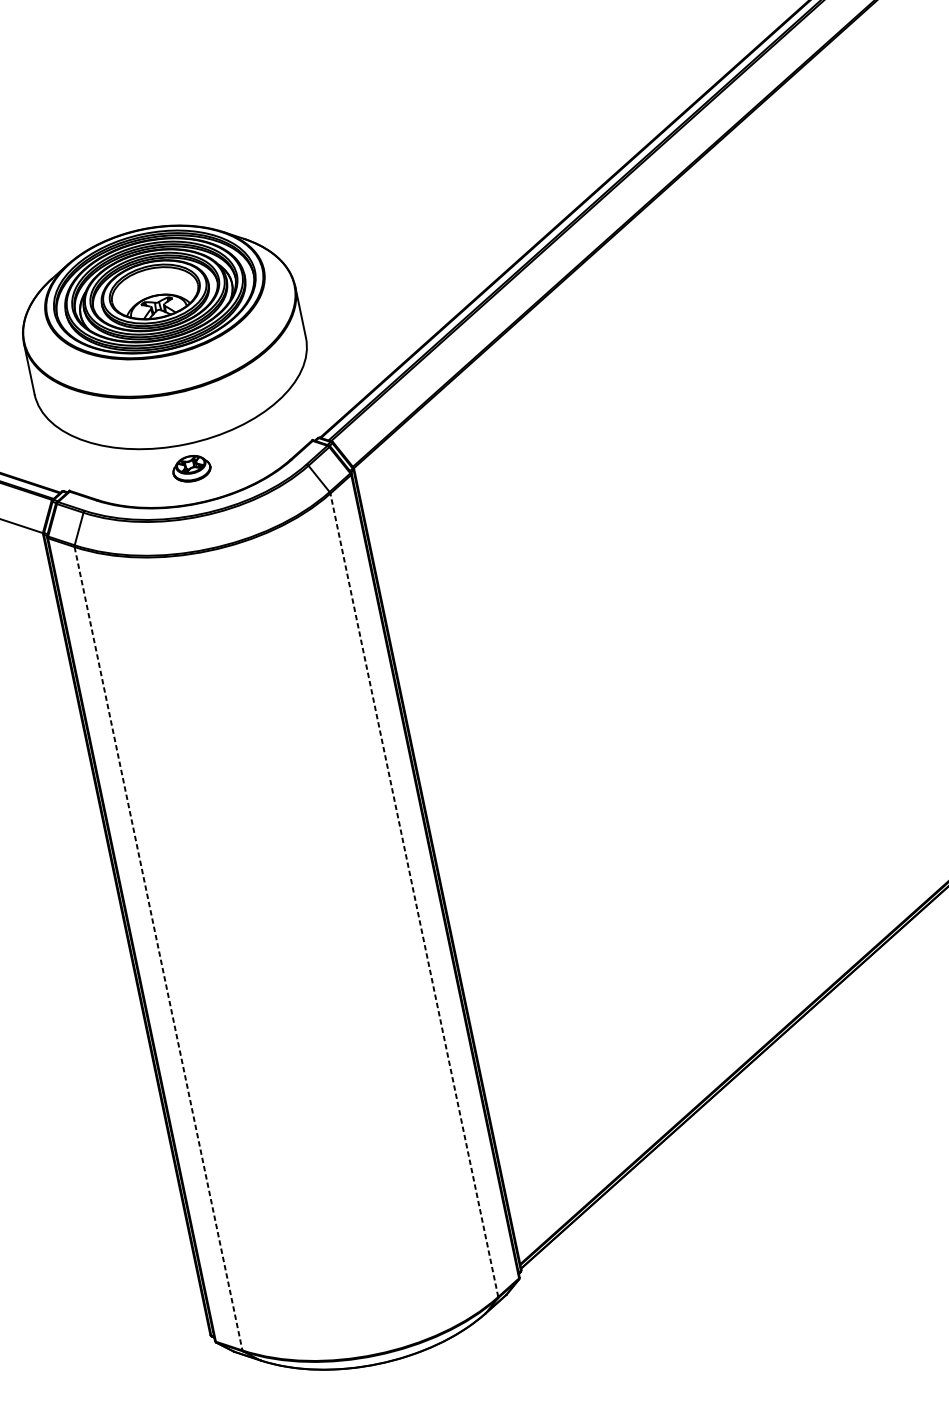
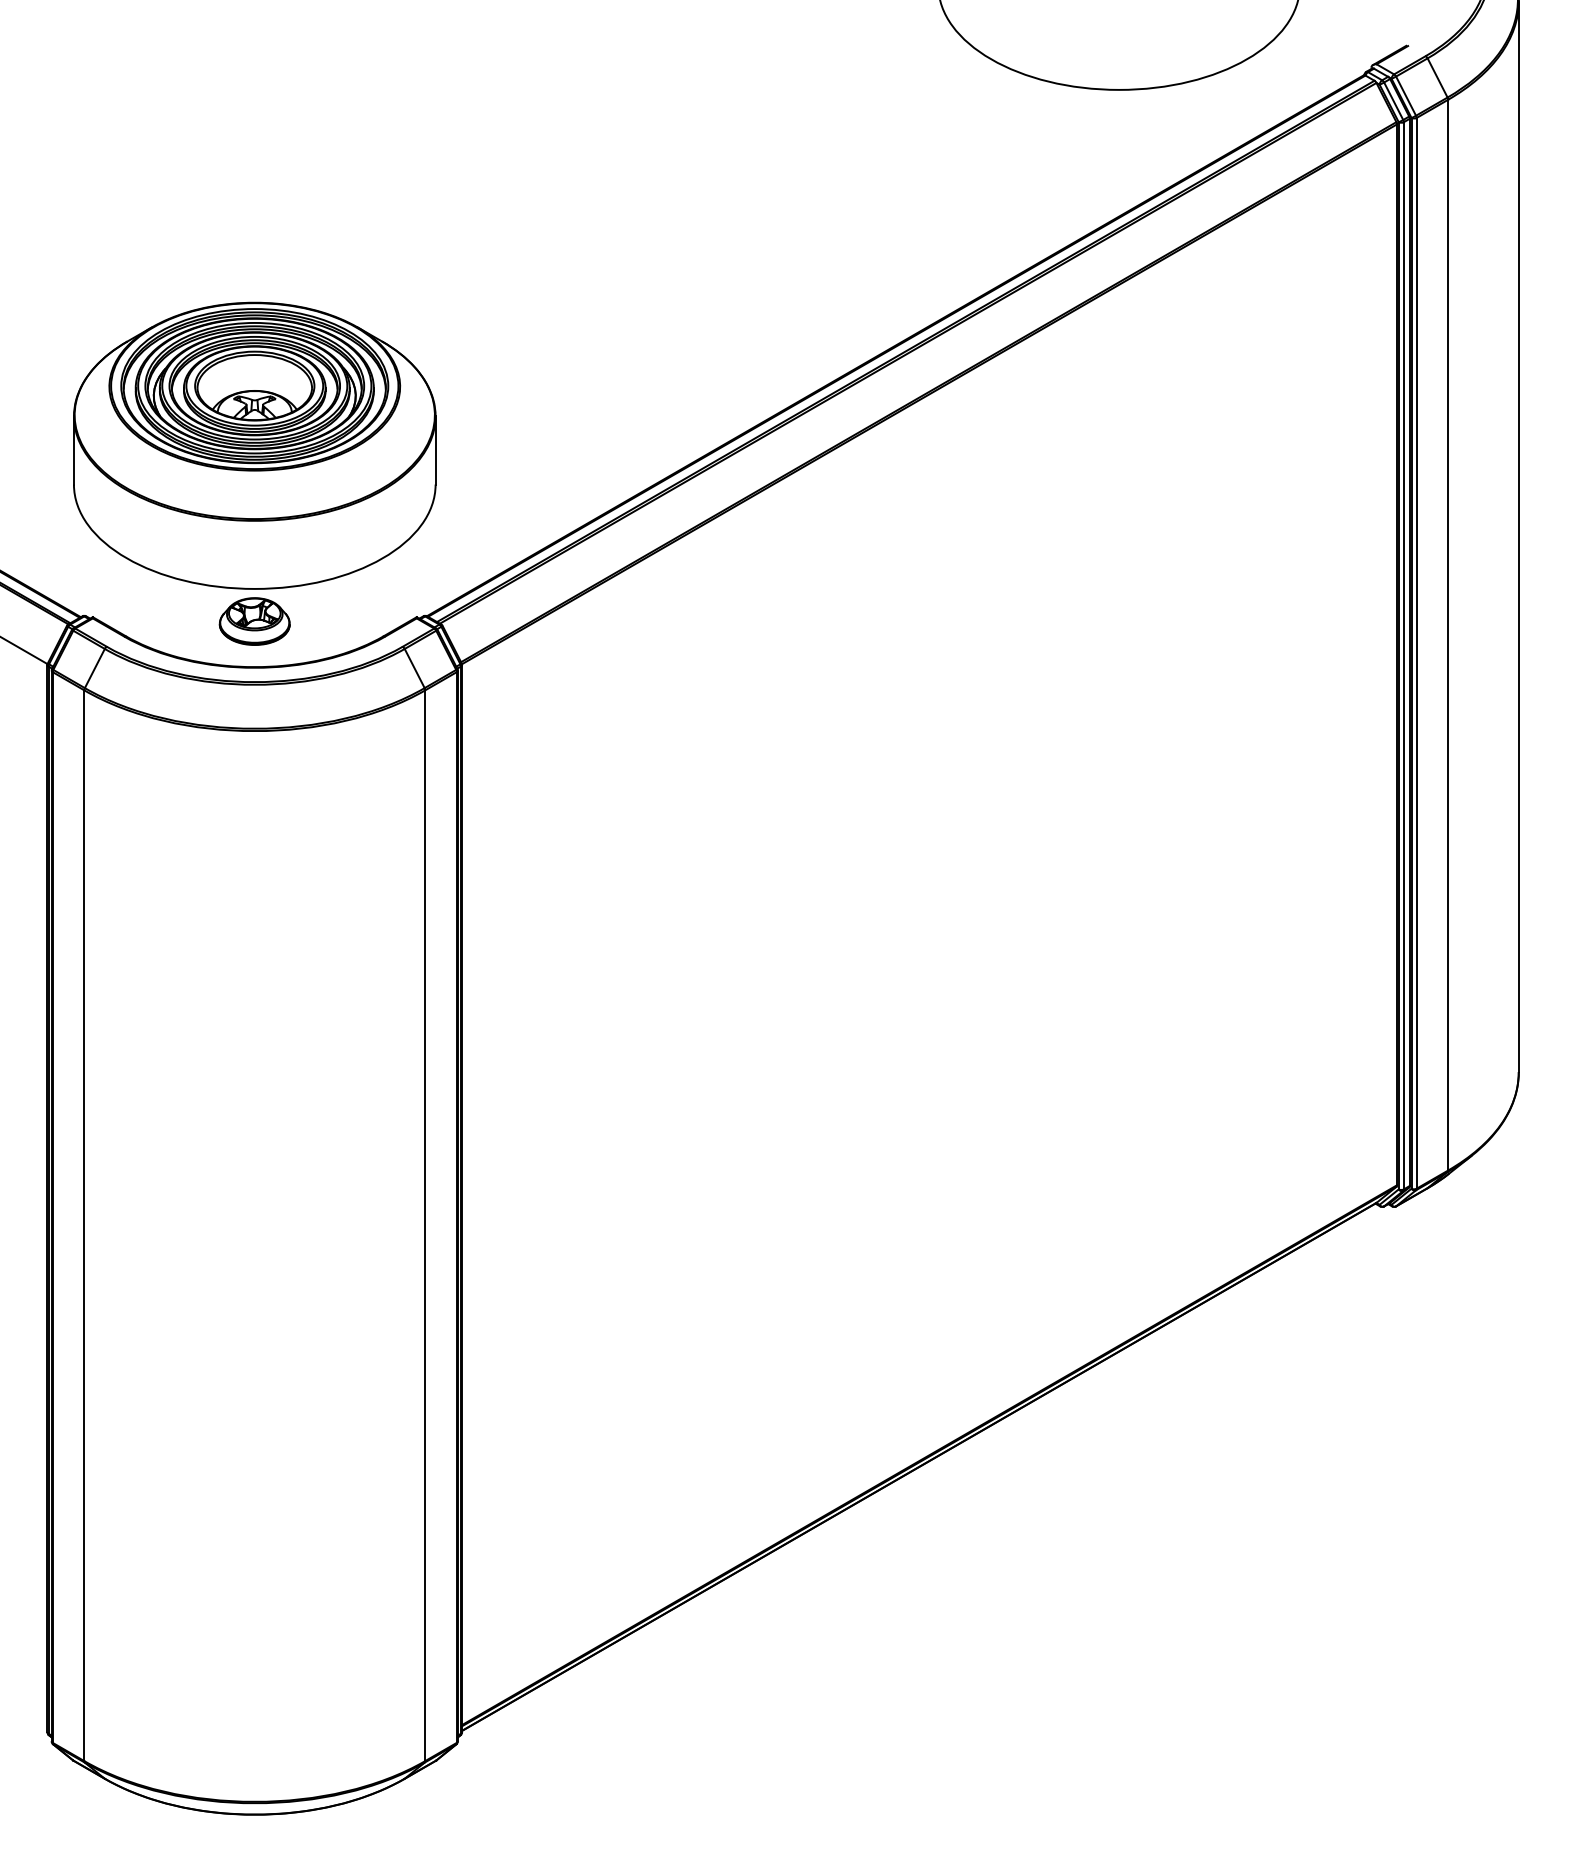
part: (191, 468) -> (254, 621), size x1.43
line: (414, 895) -> (425, 1225), dashed -> solid
line: (158, 949) -> (84, 1226), dashed -> solid

